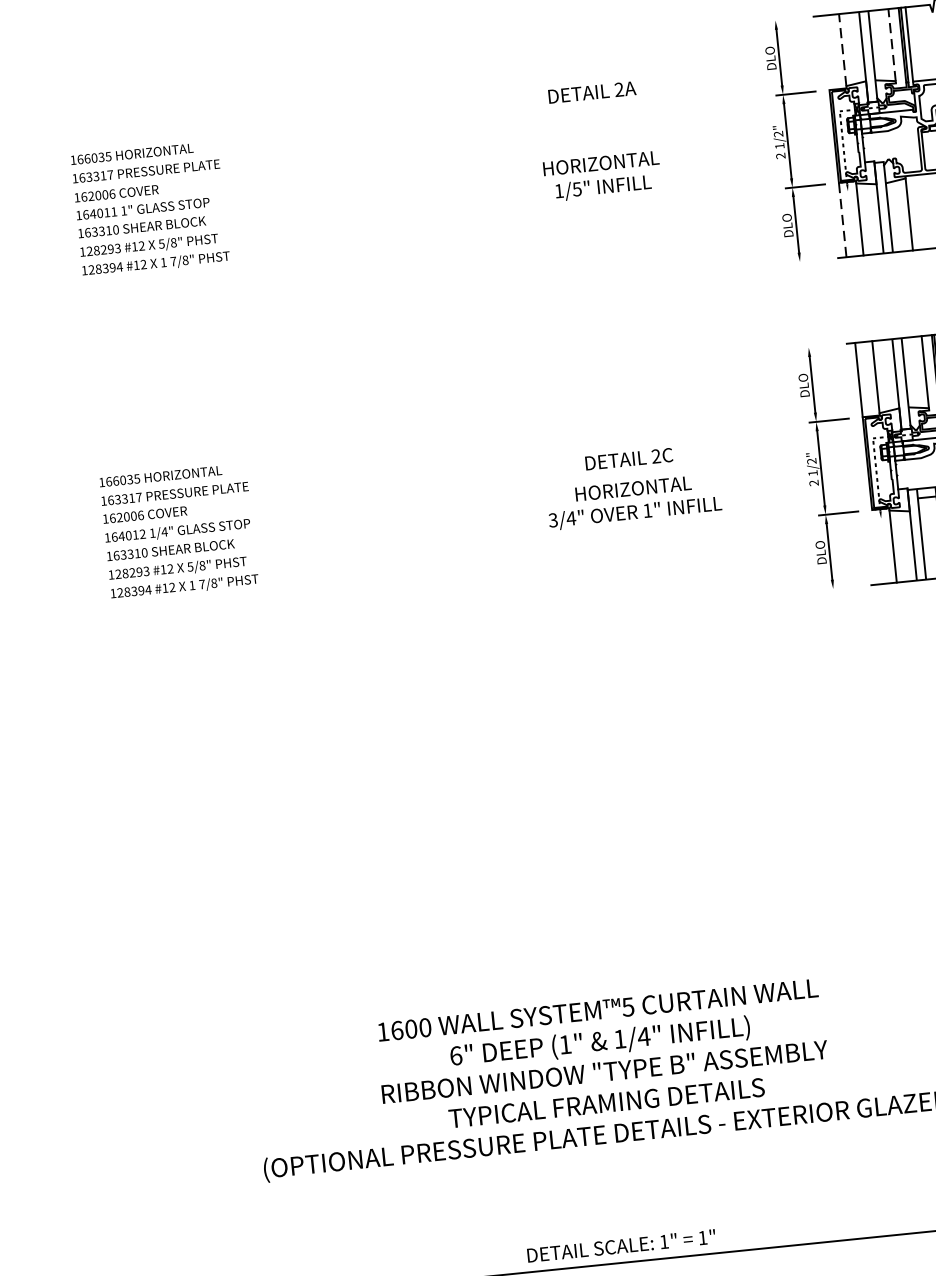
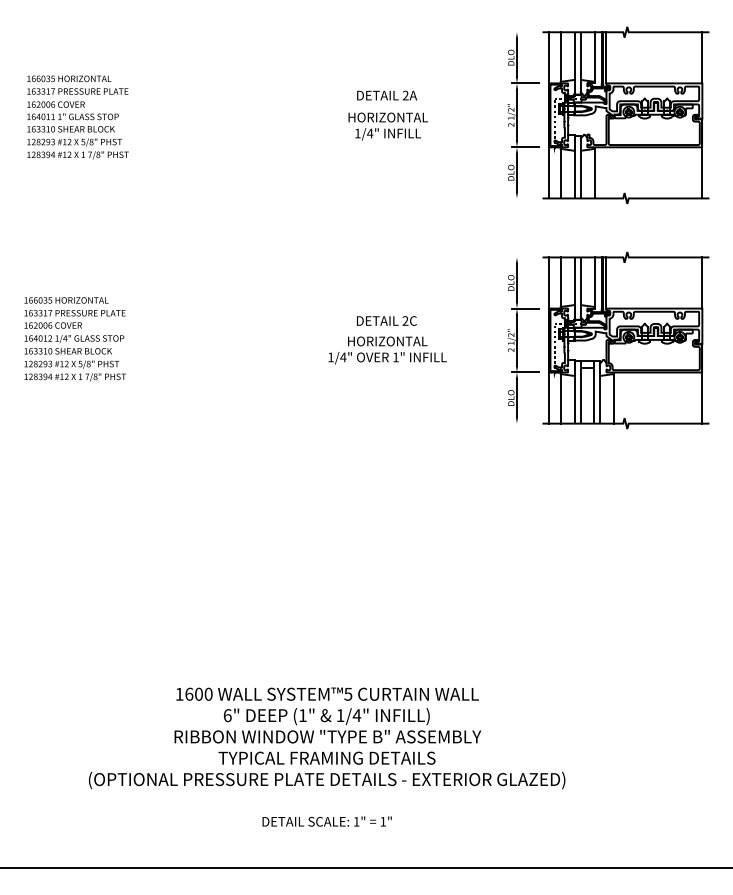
line: (891, 45) -> (594, 57), dashed -> solid
line: (842, 50) -> (560, 57), dashed -> solid
line: (825, 52) -> (548, 57), added
text: (591, 92) -> (386, 95), moved
text: (577, 189) -> (370, 133), 1/5" -> 1/4"
line: (842, 219) -> (548, 172), dashed -> solid
text: (552, 520) -> (330, 357), 3/4" -> 1/4"
line: (875, 546) -> (548, 397), added
text: (620, 1245) -> (326, 821), moved

